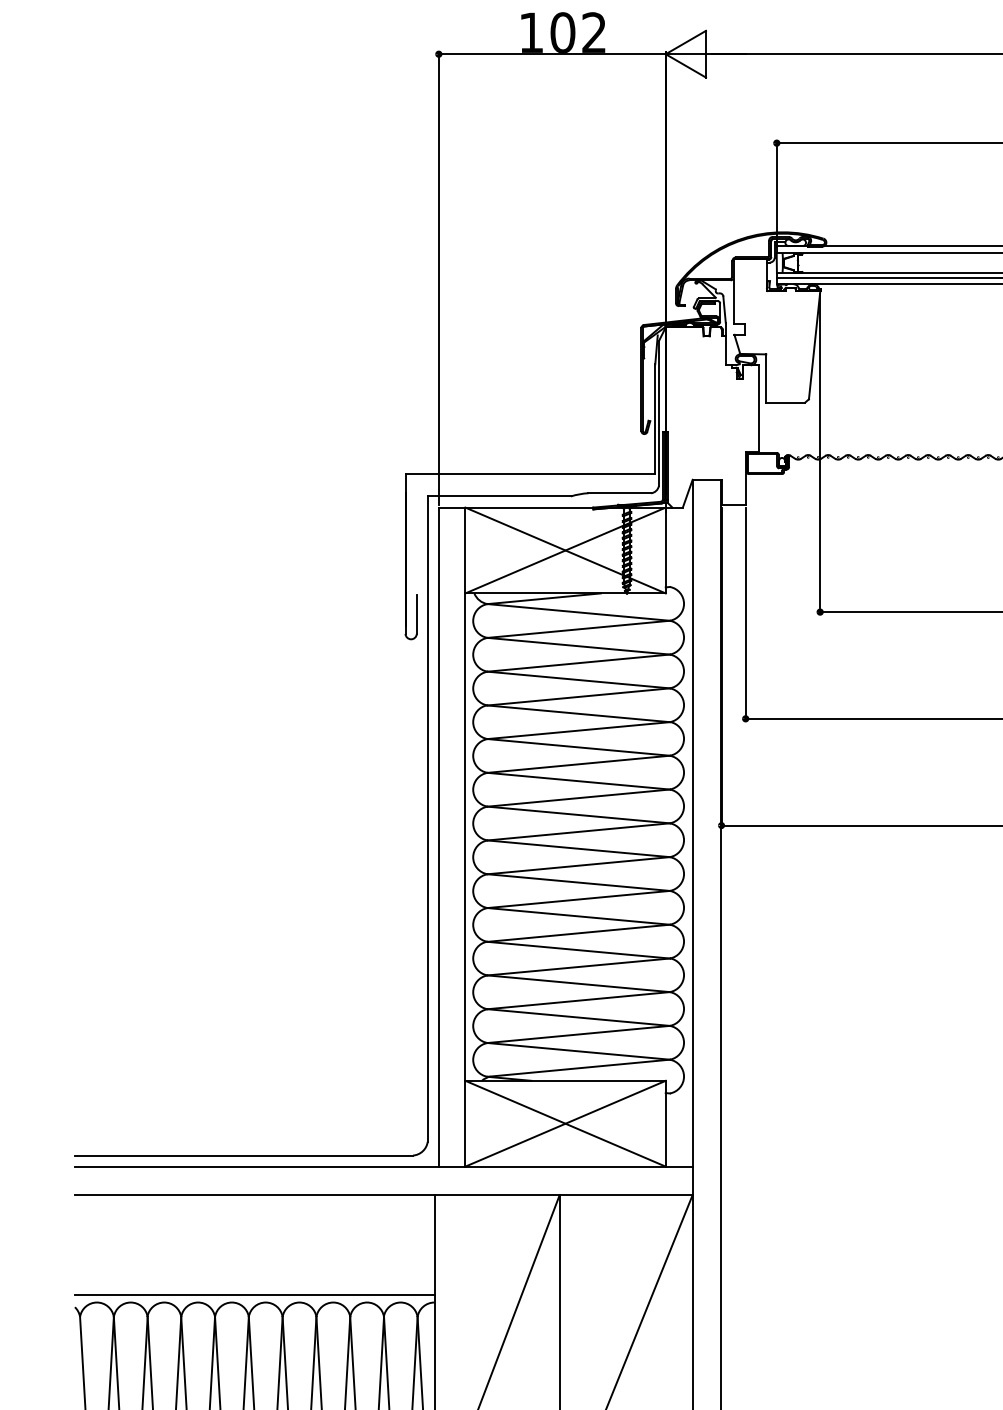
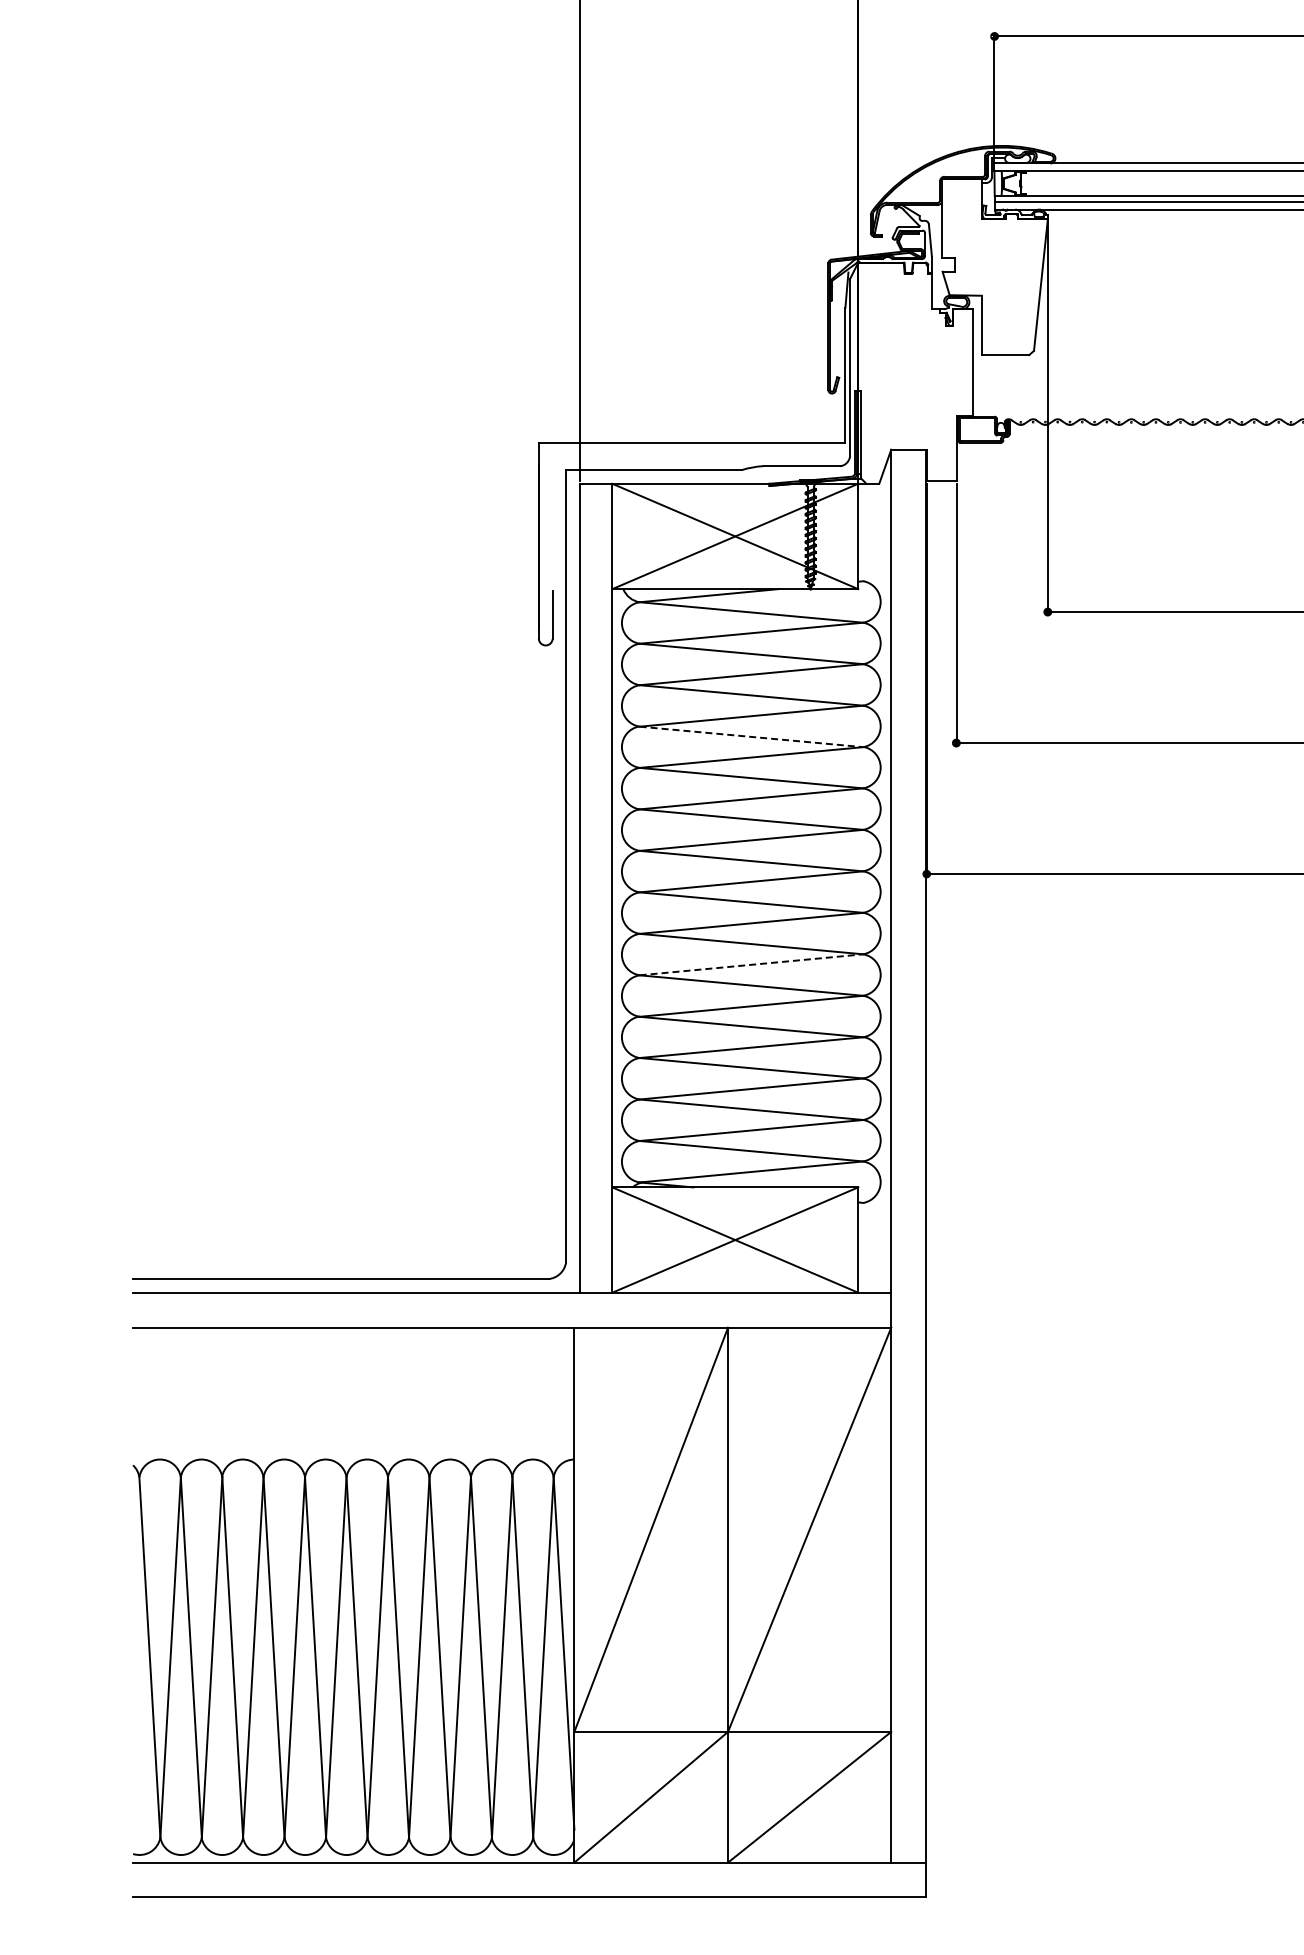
line: (579, 713) -> (752, 736), solid -> dashed
line: (579, 899) -> (752, 964), solid -> dashed
line: (254, 1295) -> (353, 1450), removed

